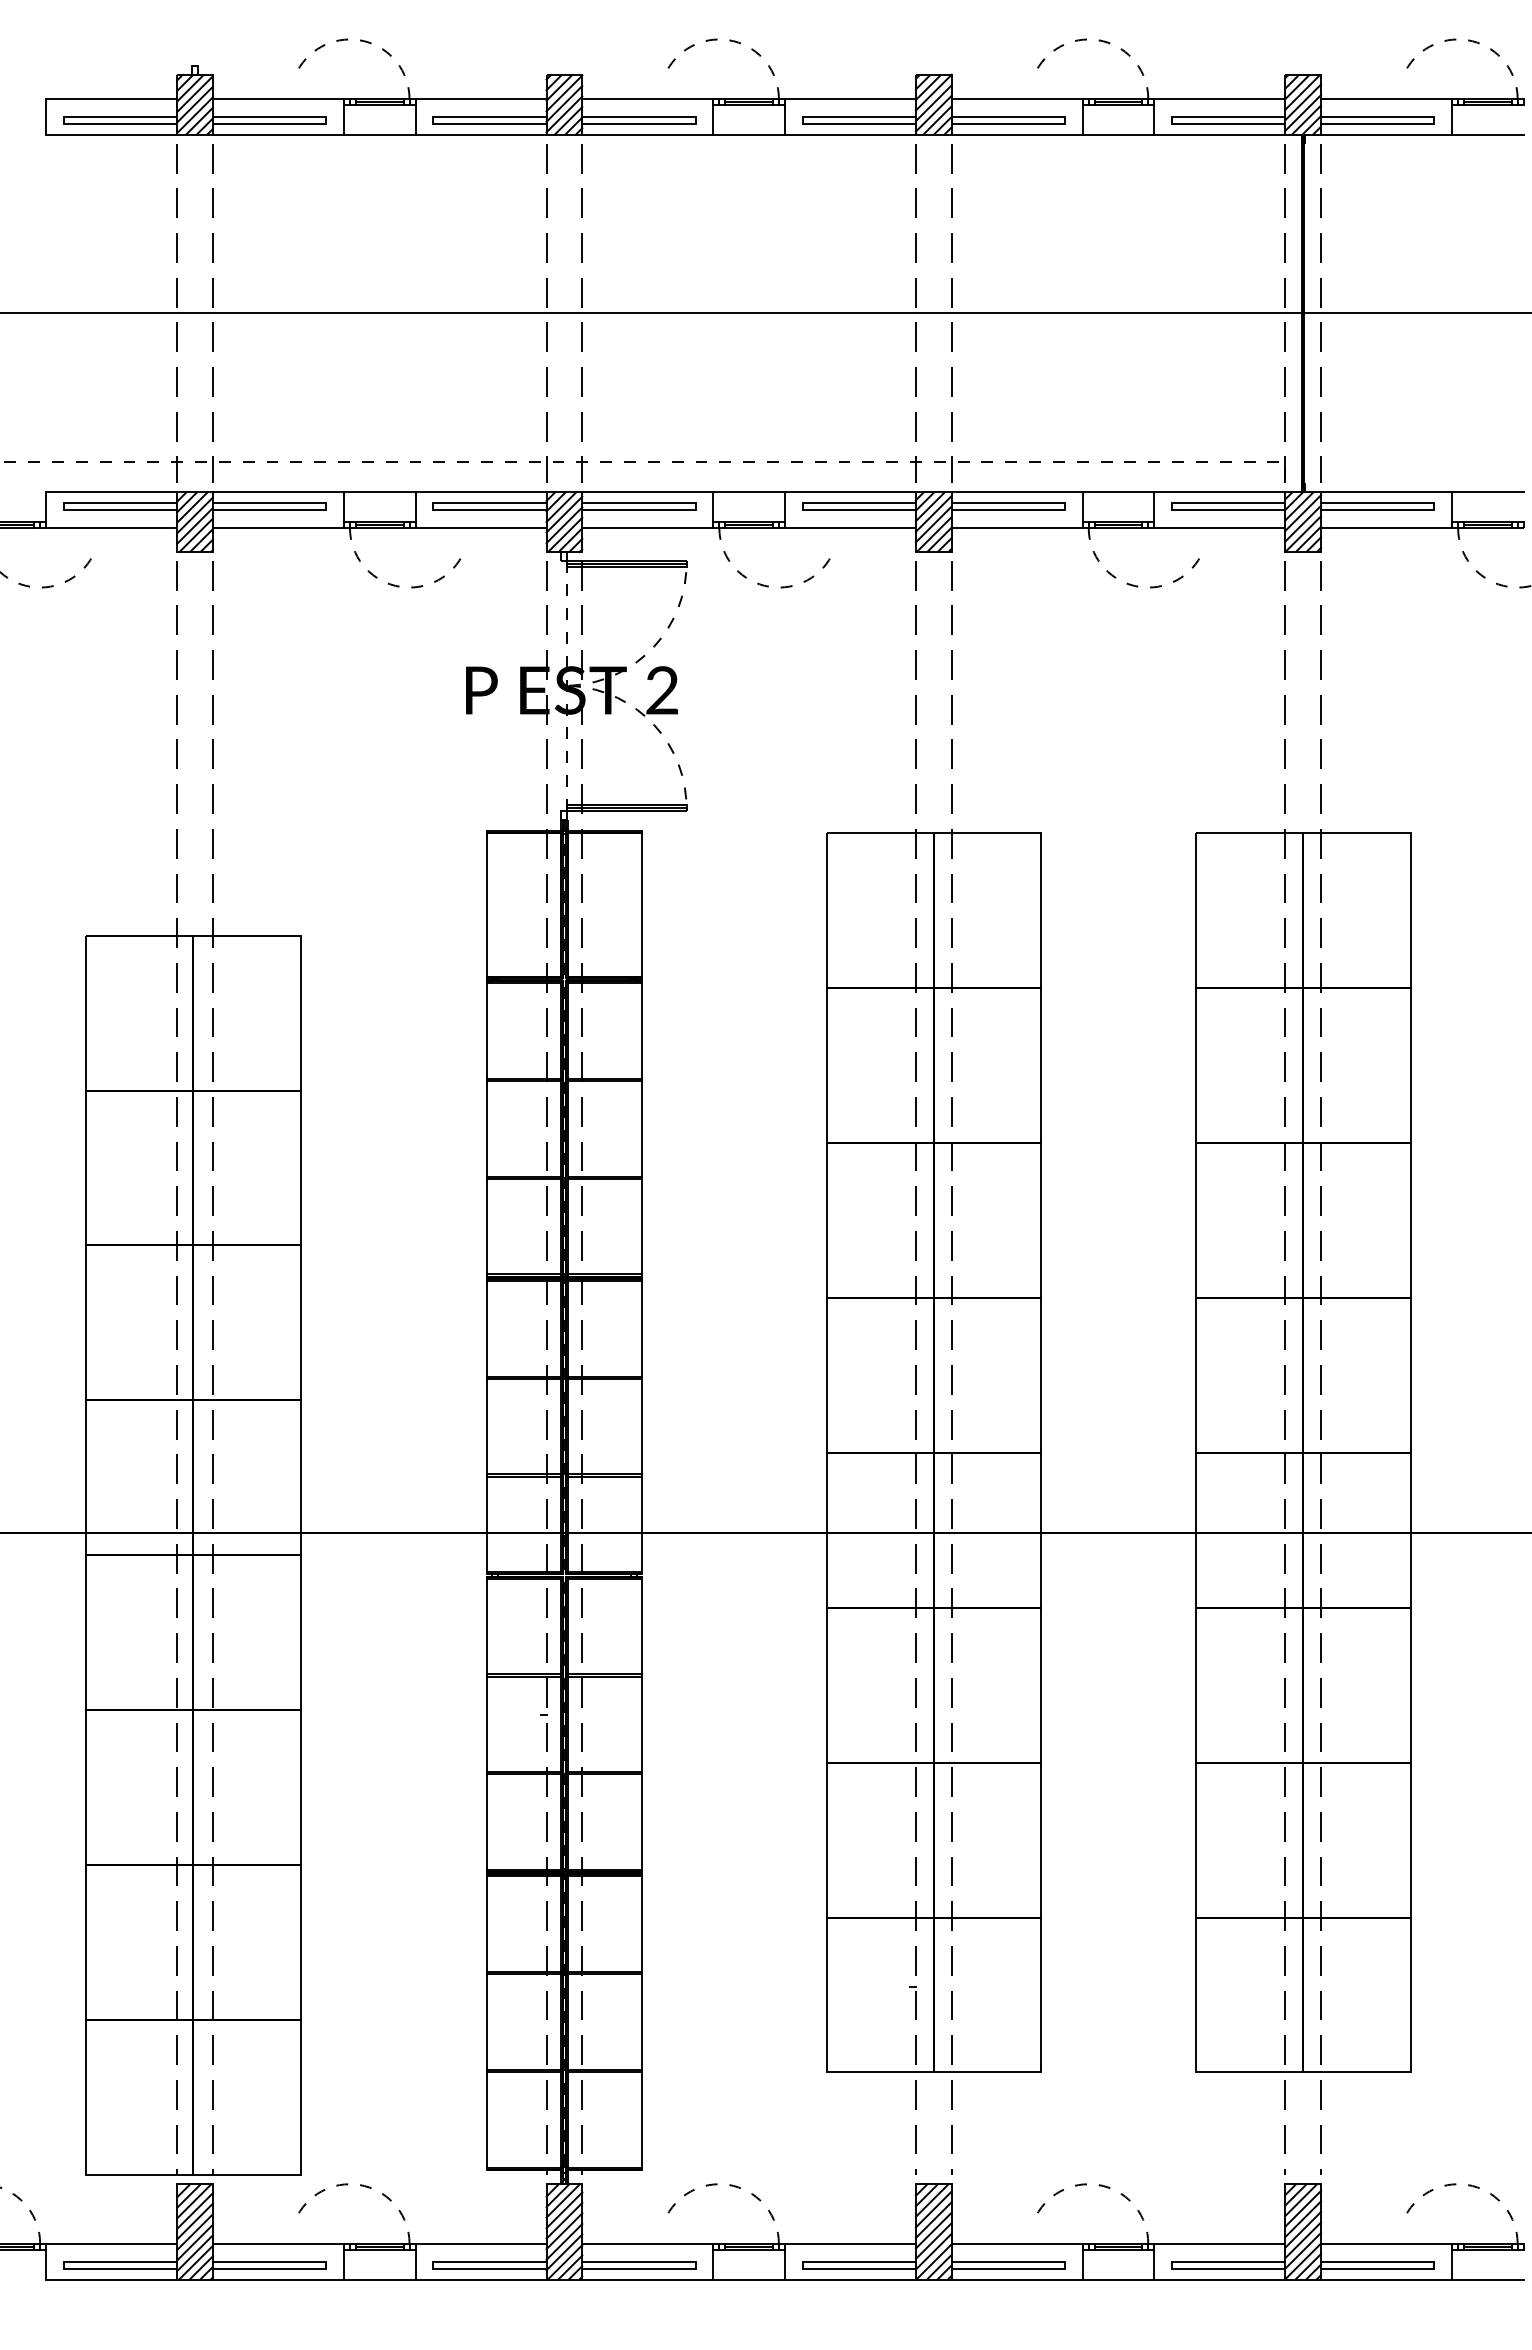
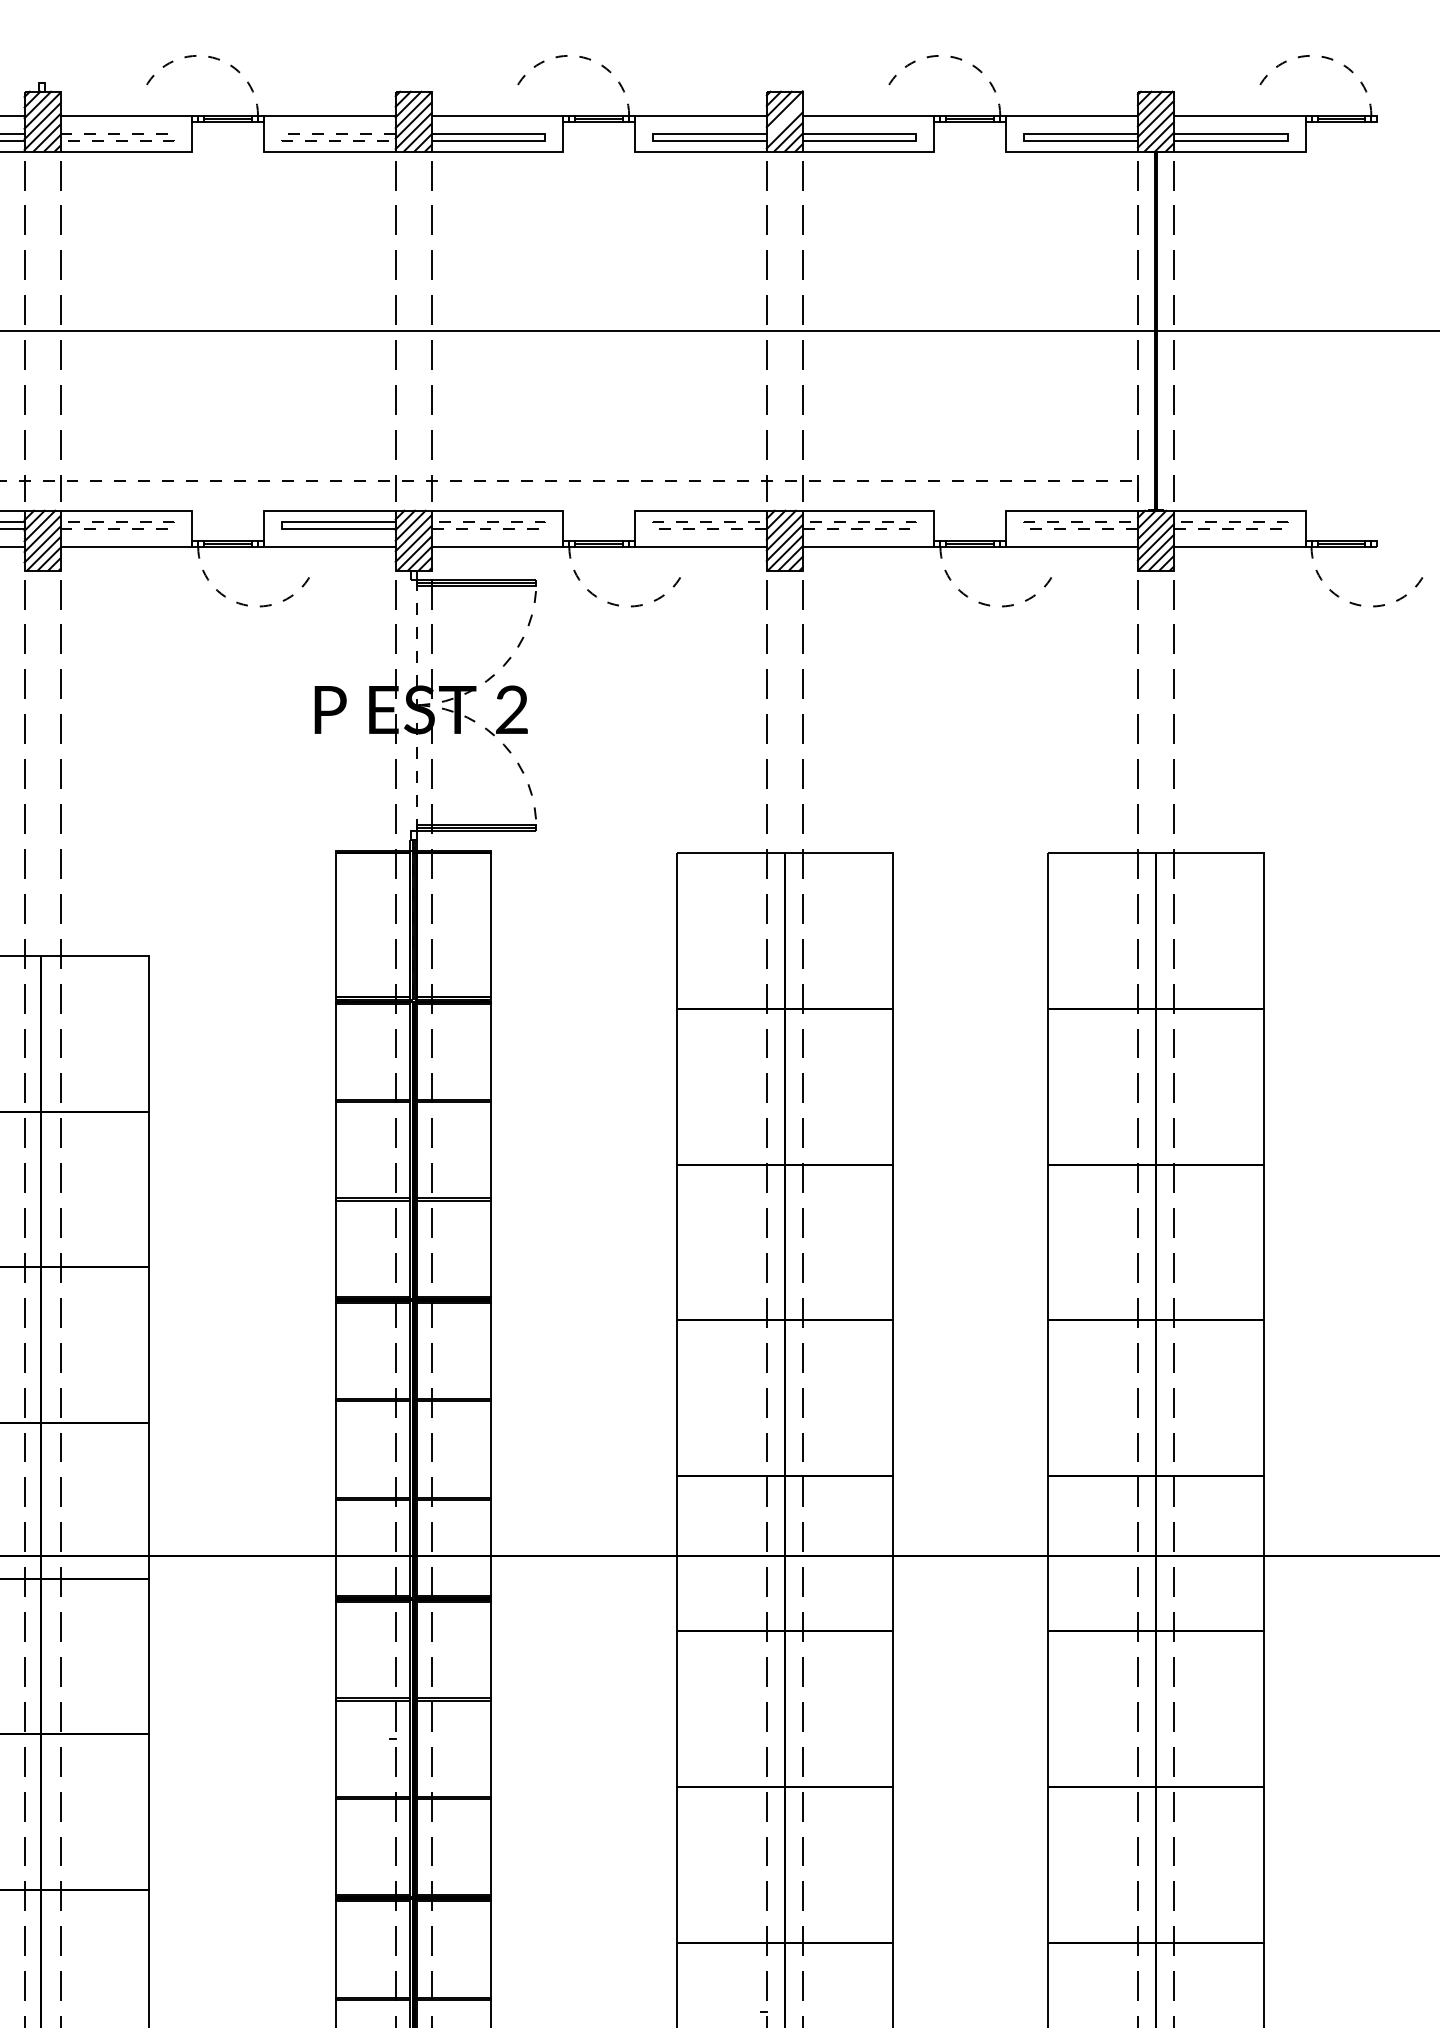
line: (933, 103) -> (784, 120), removed
line: (326, 120) -> (174, 137), solid -> dashed
line: (433, 120) -> (282, 137), solid -> dashed
line: (379, 134) -> (227, 151), removed
line: (748, 134) -> (598, 151), removed
line: (1118, 134) -> (970, 151), removed
line: (1487, 134) -> (1341, 151), removed
line: (379, 492) -> (227, 510), removed
line: (748, 492) -> (598, 510), removed
line: (1118, 492) -> (970, 510), removed
line: (1487, 492) -> (1341, 510), removed
line: (326, 506) -> (174, 525), solid -> dashed
line: (695, 506) -> (545, 525), solid -> dashed
line: (802, 506) -> (652, 525), solid -> dashed
line: (1064, 506) -> (916, 525), solid -> dashed
line: (1172, 506) -> (1024, 525), solid -> dashed
line: (1434, 506) -> (1287, 525), solid -> dashed

